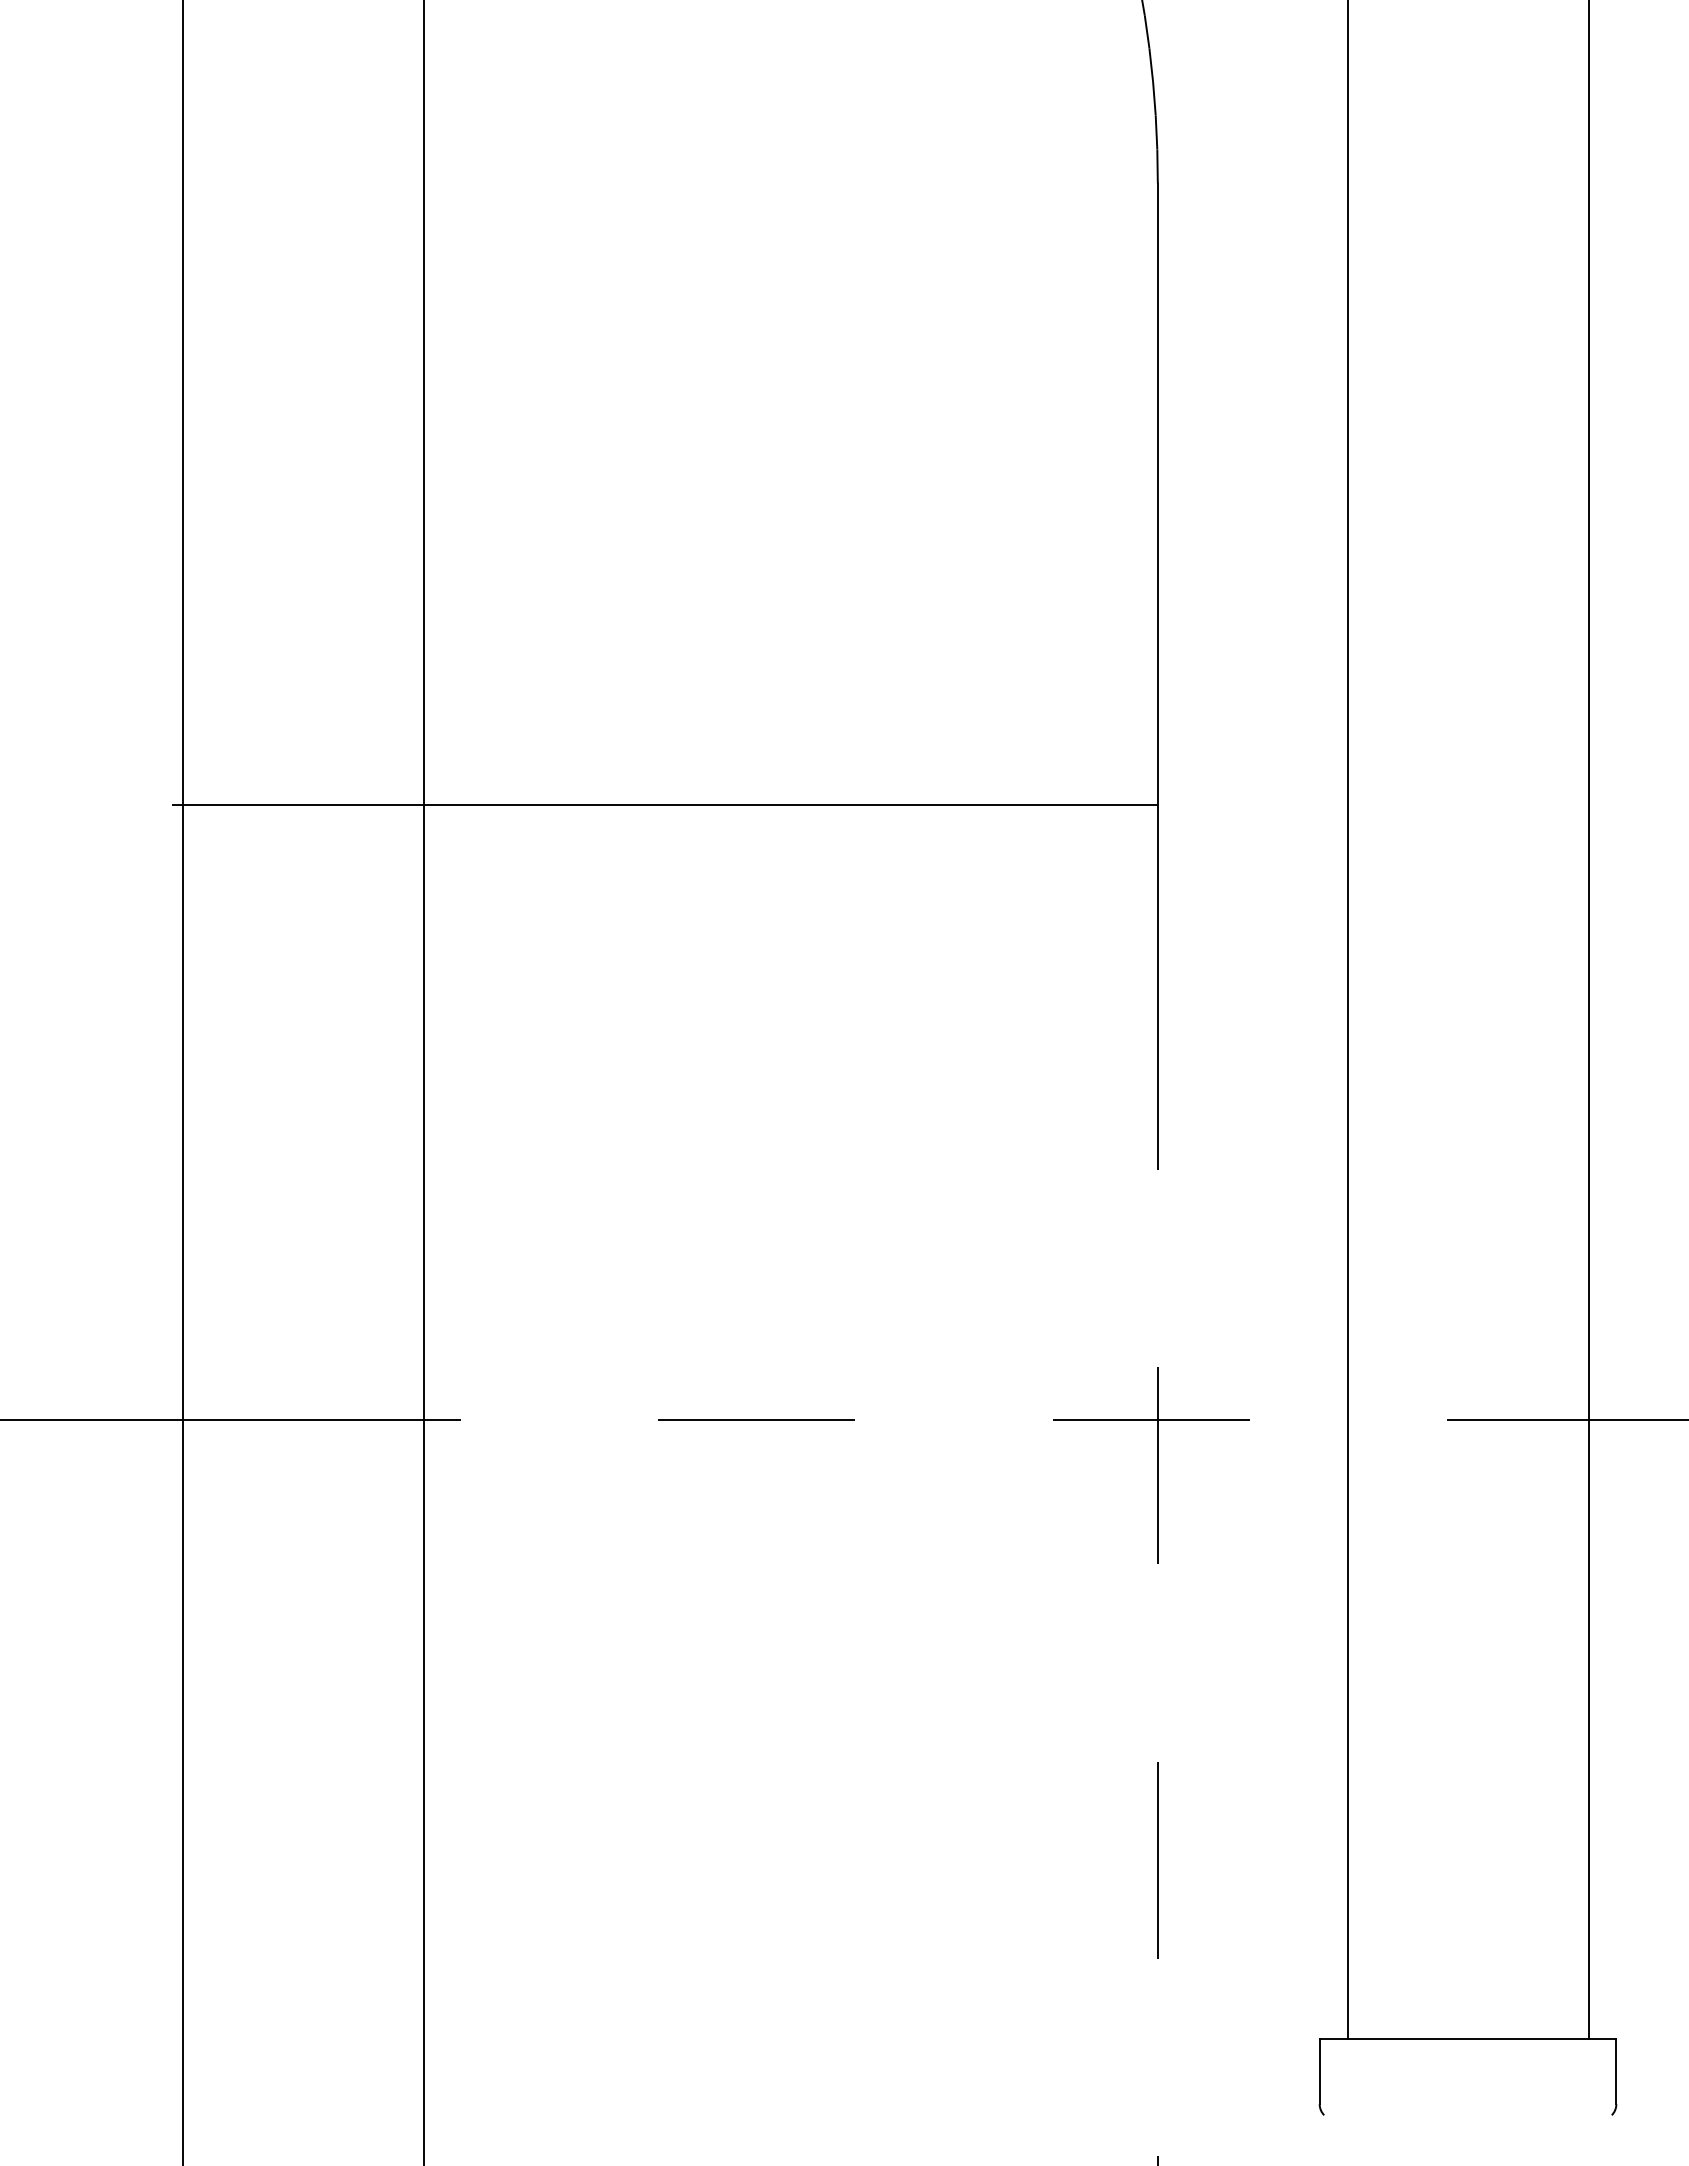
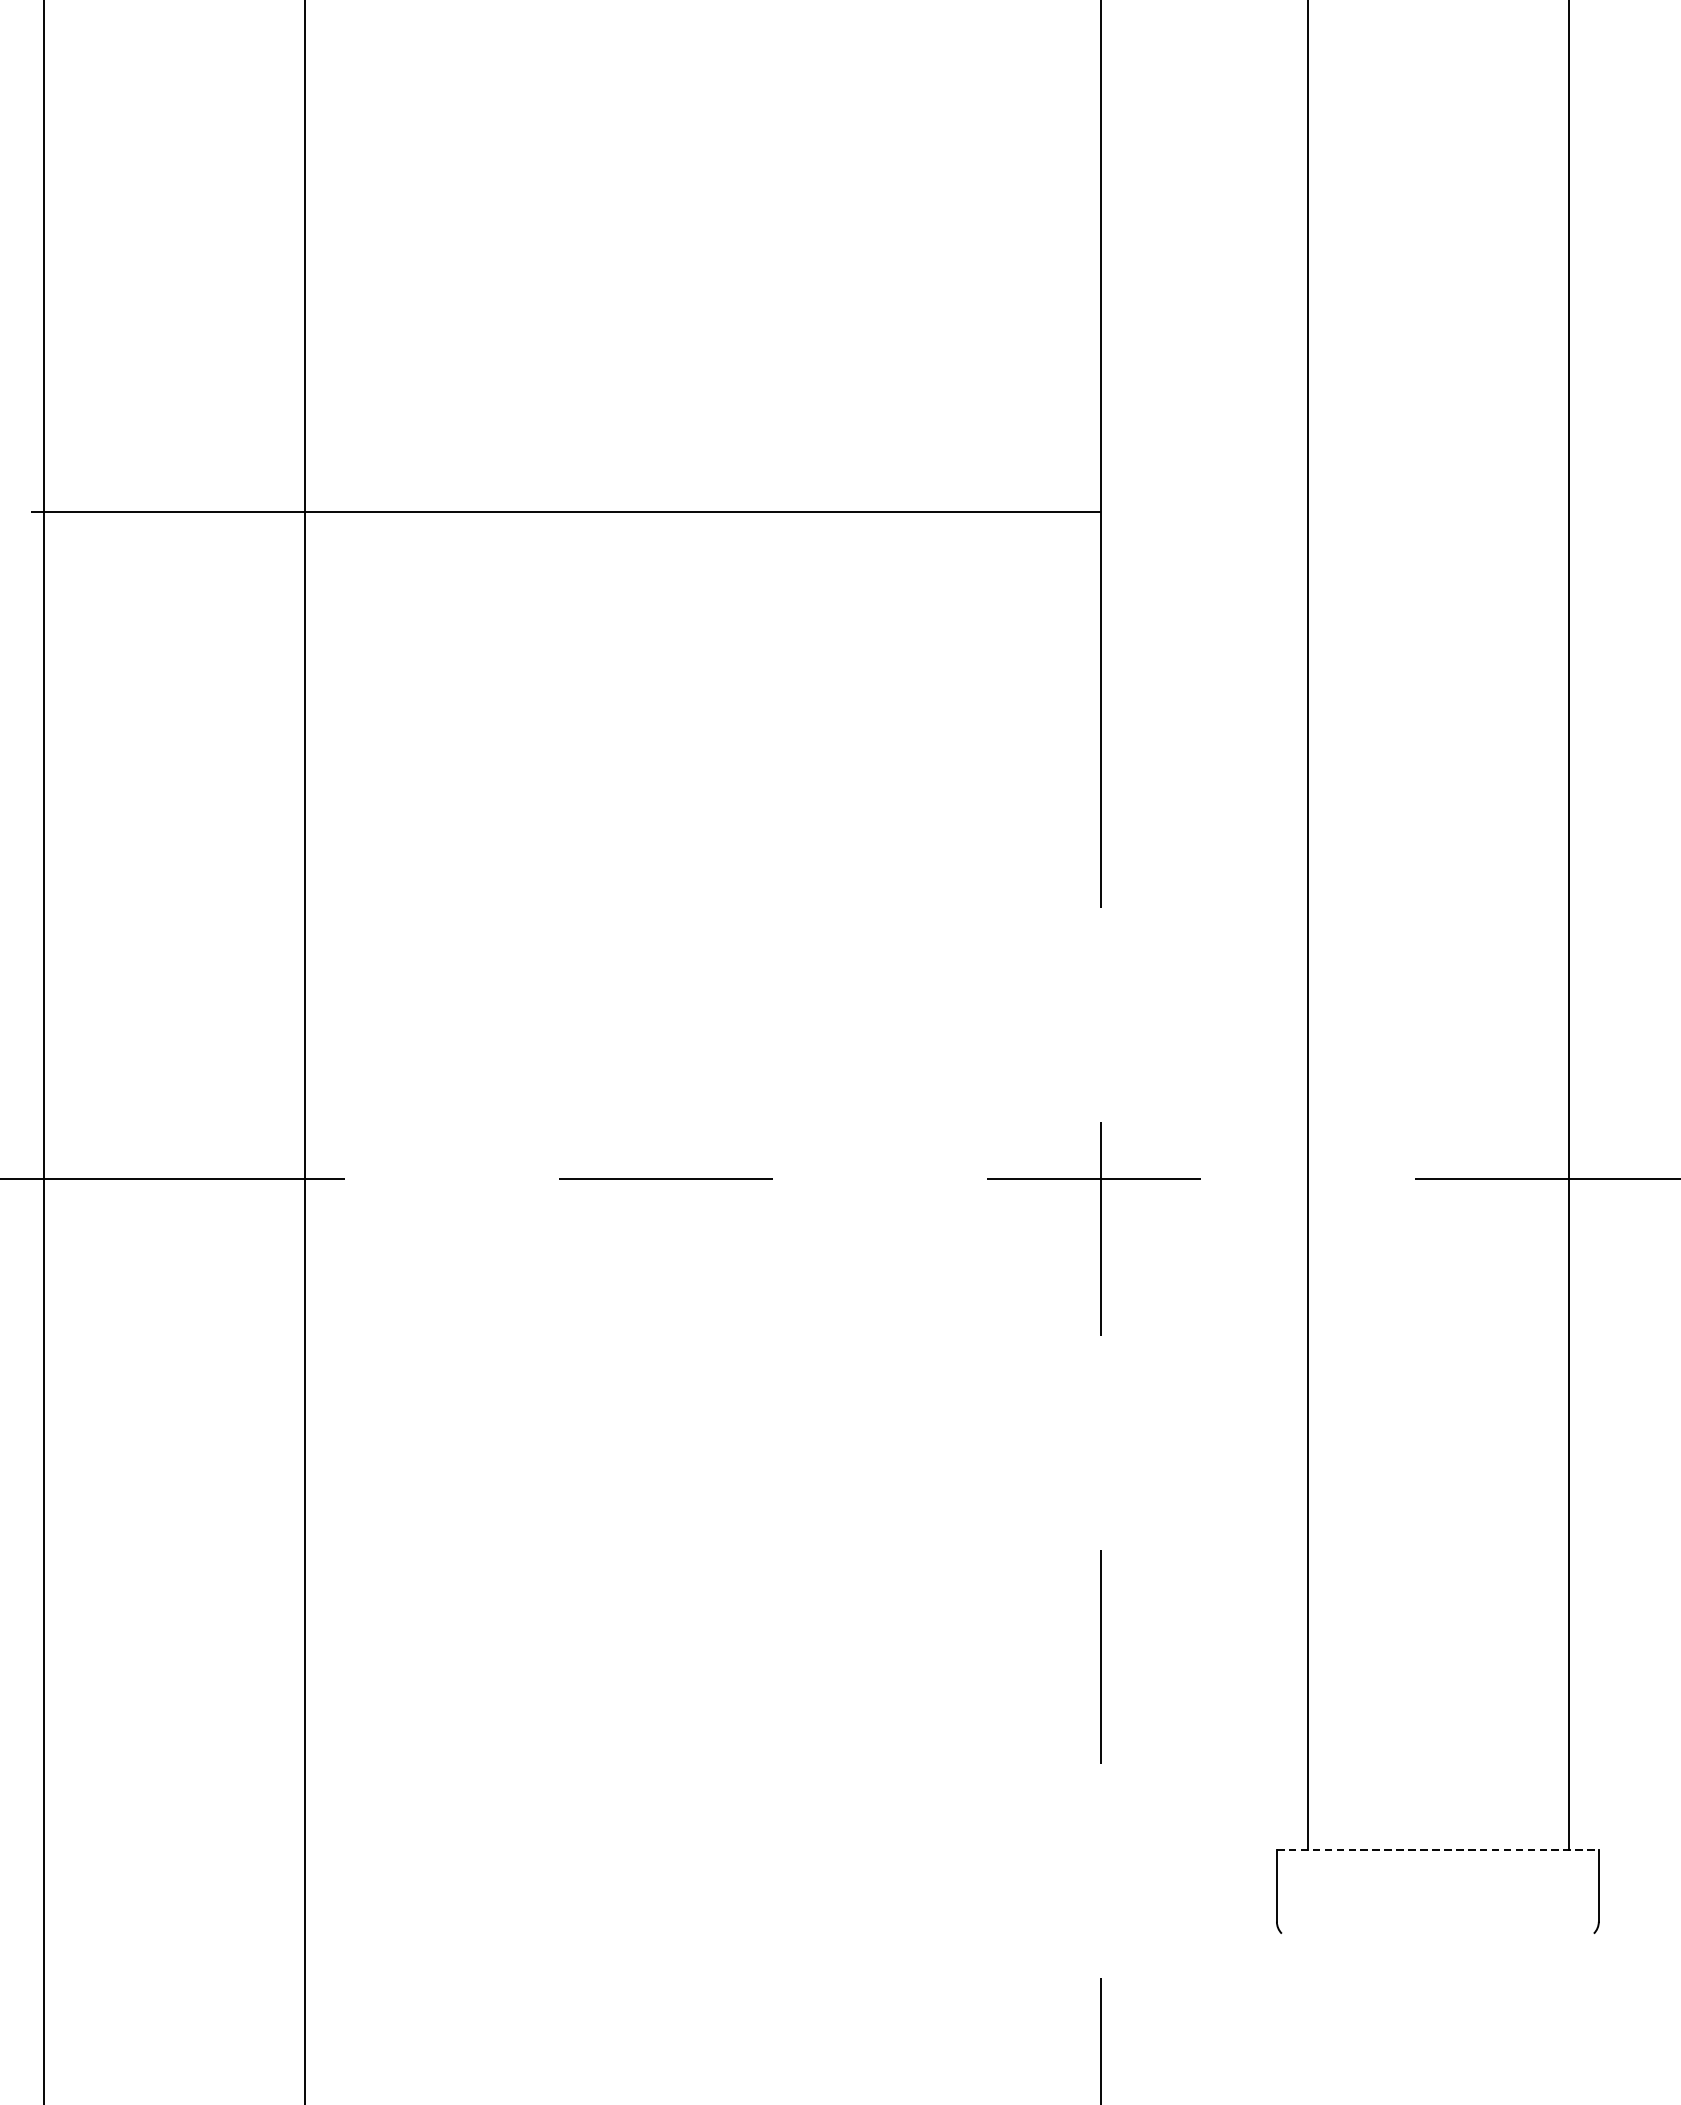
line: (1468, 2038) -> (1438, 1850), solid -> dashed

